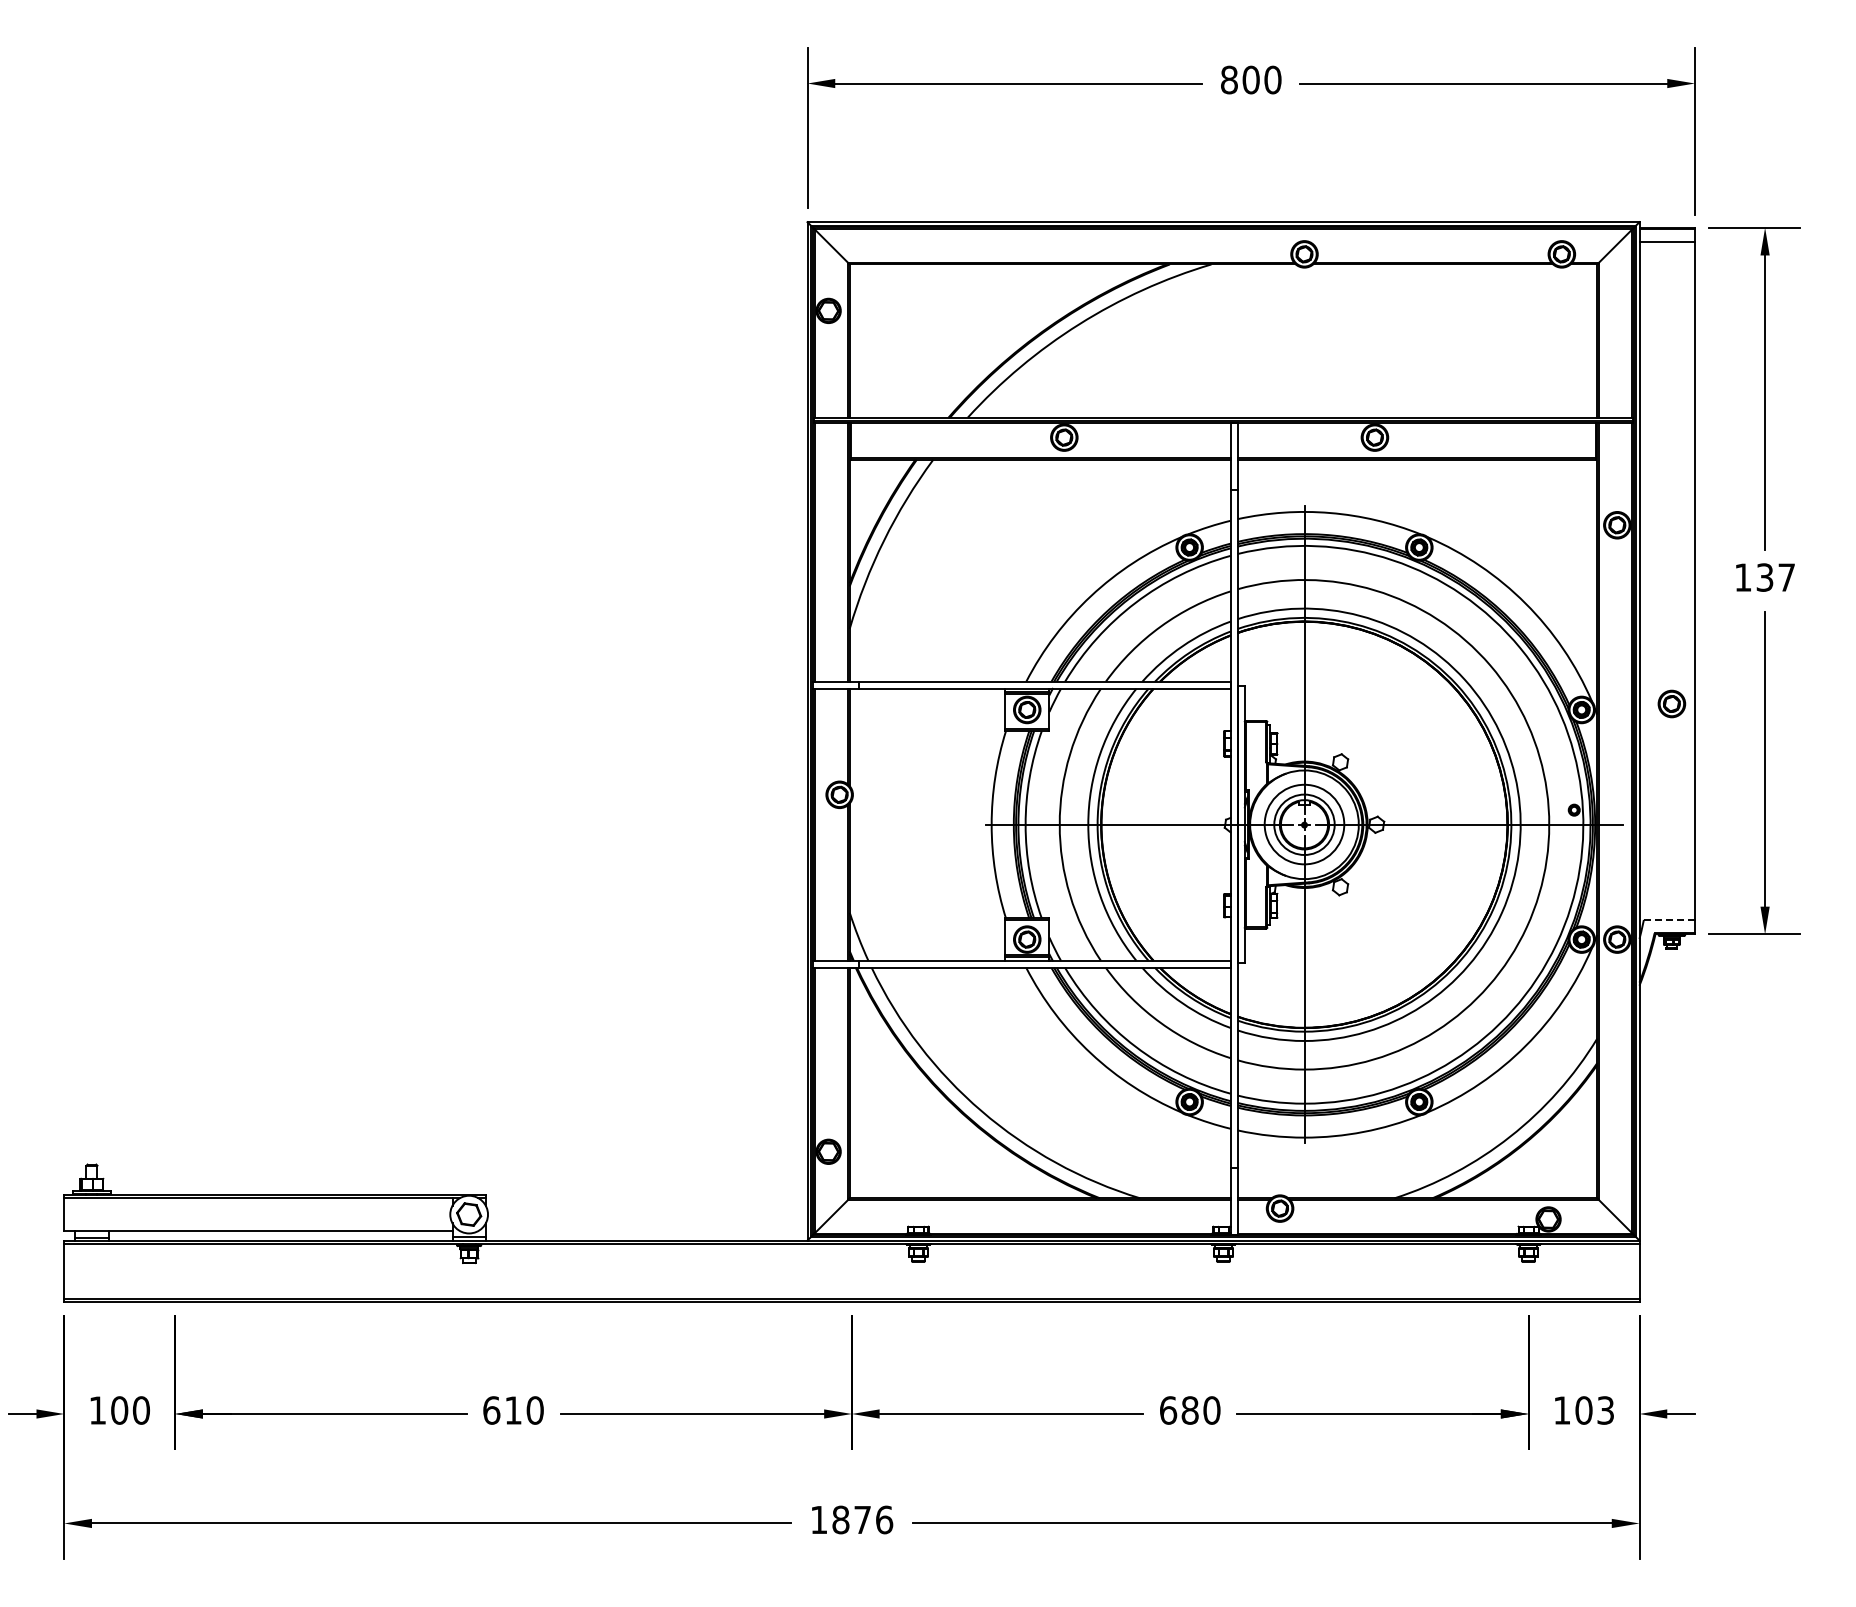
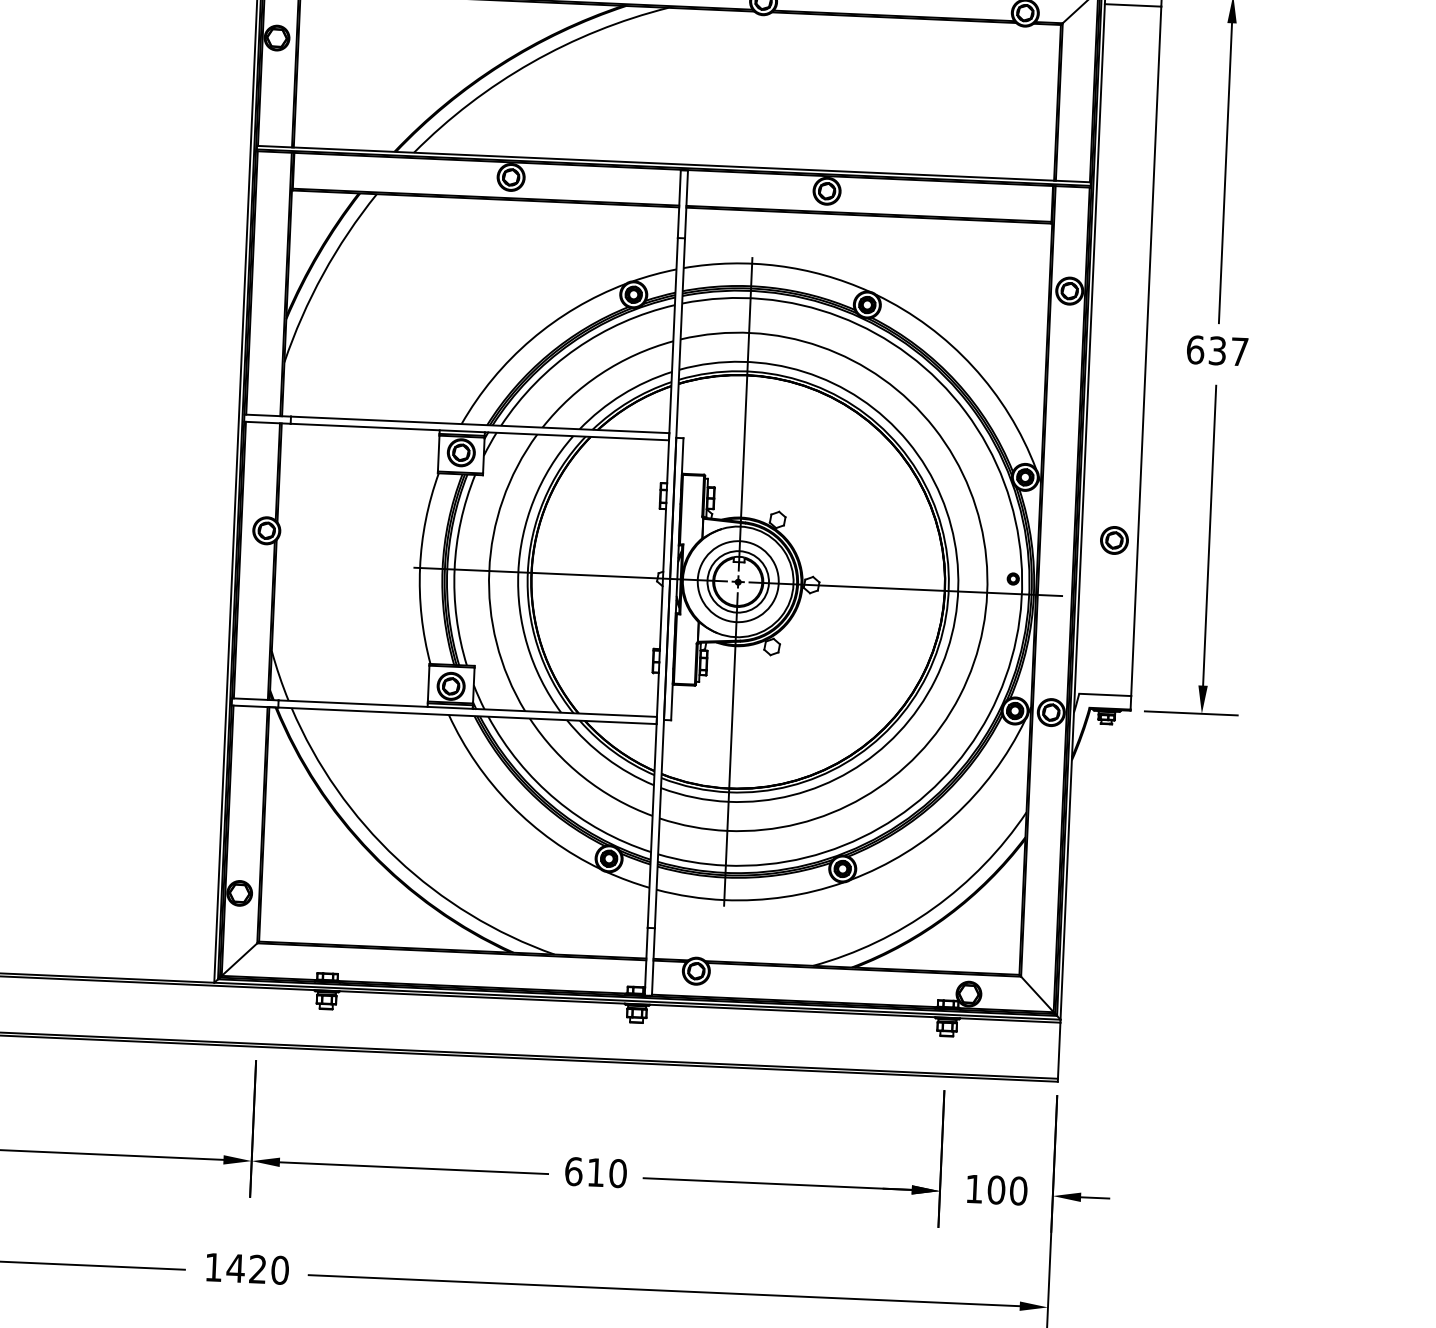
text: (1742, 577) -> (1194, 349), 137 -> 637
part: (1671, 703) -> (1114, 539), moved
line: (1669, 919) -> (1105, 694), dashed -> solid
text: (1189, 1410) -> (595, 1172), 680 -> 610
text: (1605, 1410) -> (1018, 1191), 103 -> 100
text: (862, 1519) -> (257, 1268), 1876 -> 1420

